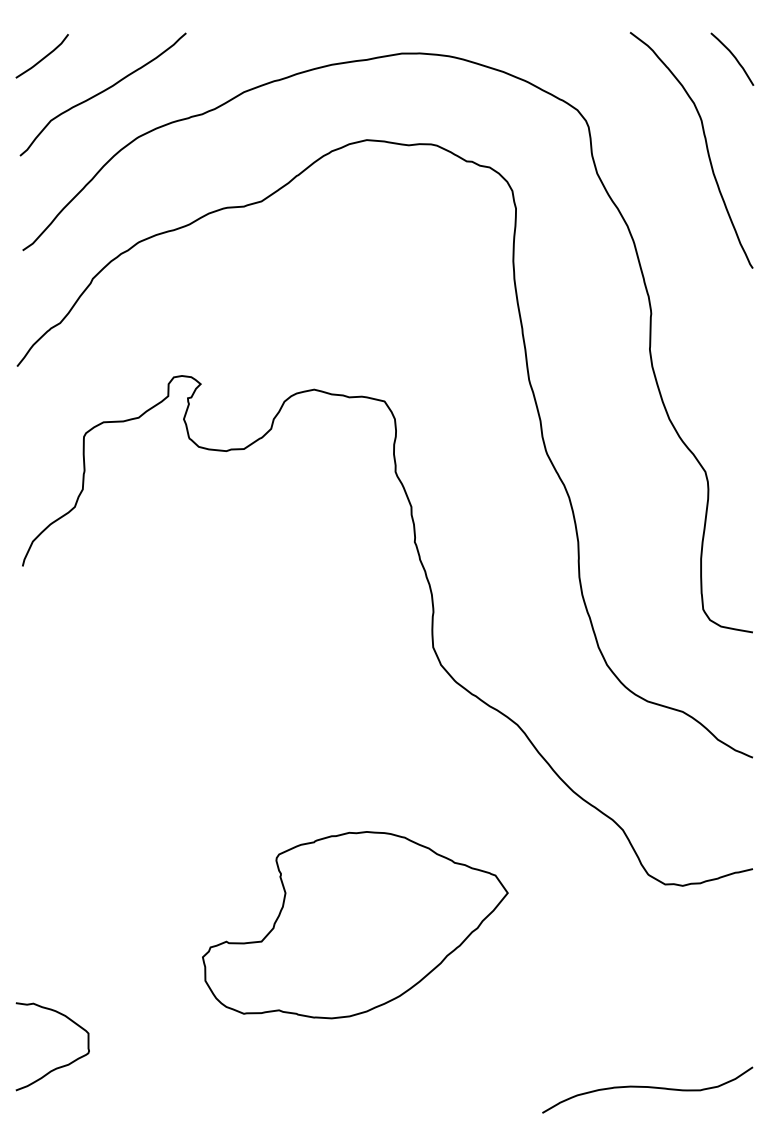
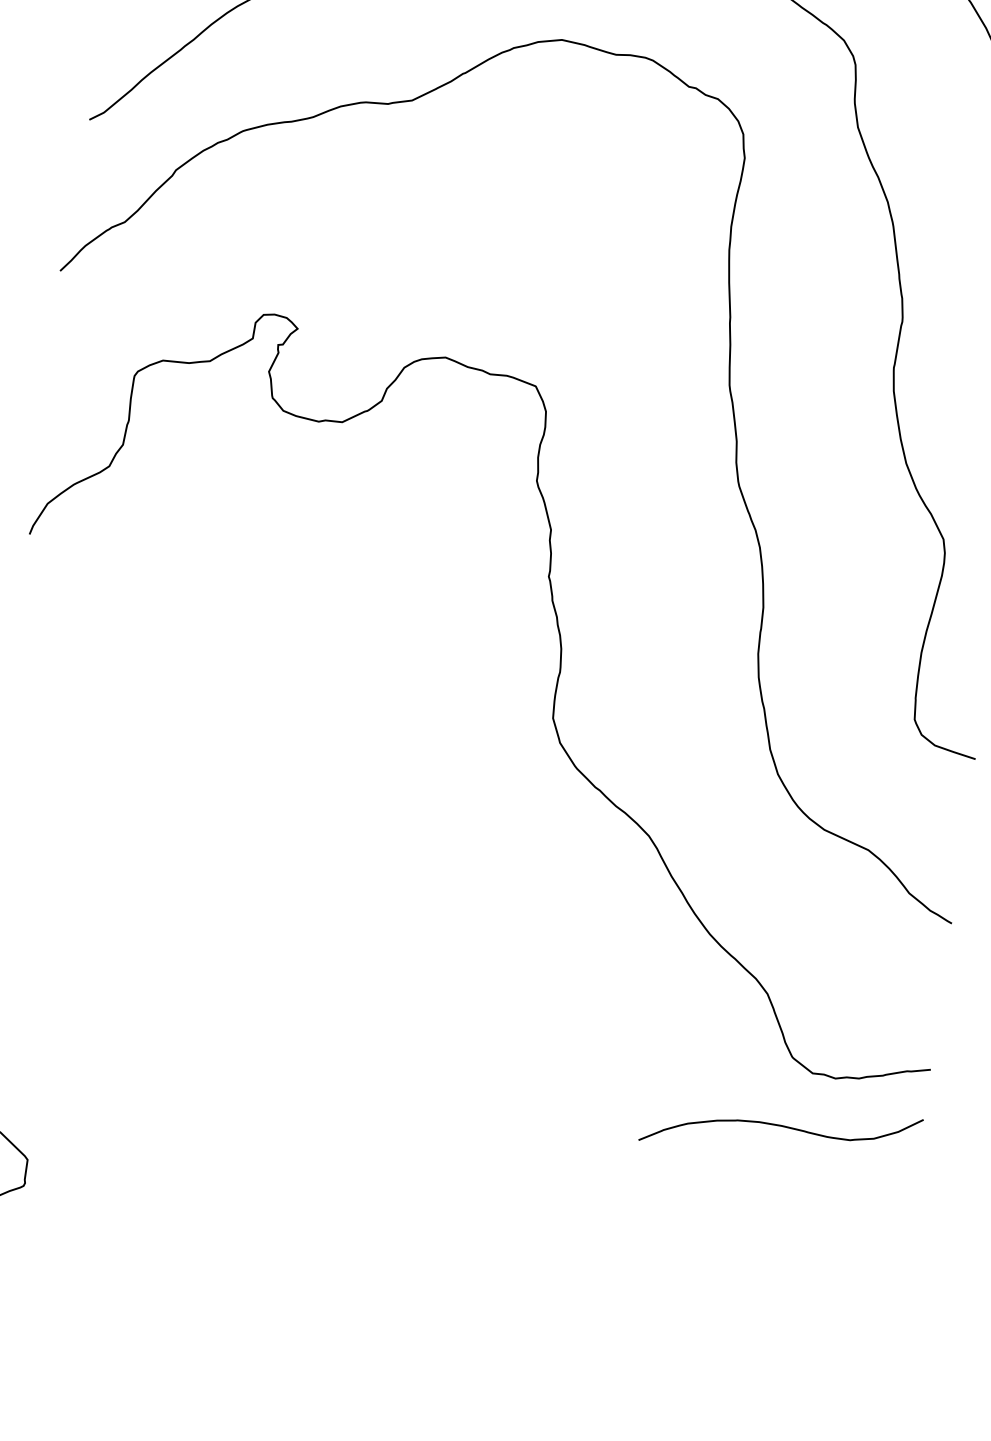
part: (355, 925) -> (398, 1068), removed
curve: (647, 1087) -> (781, 1126), moved

